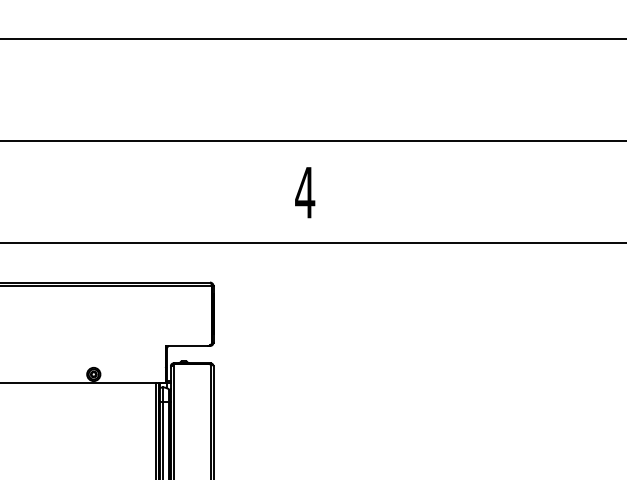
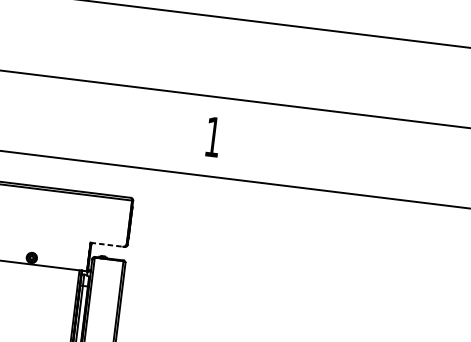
text: (305, 192) -> (213, 136), 4 -> 1
line: (187, 345) -> (107, 244), solid -> dashed

